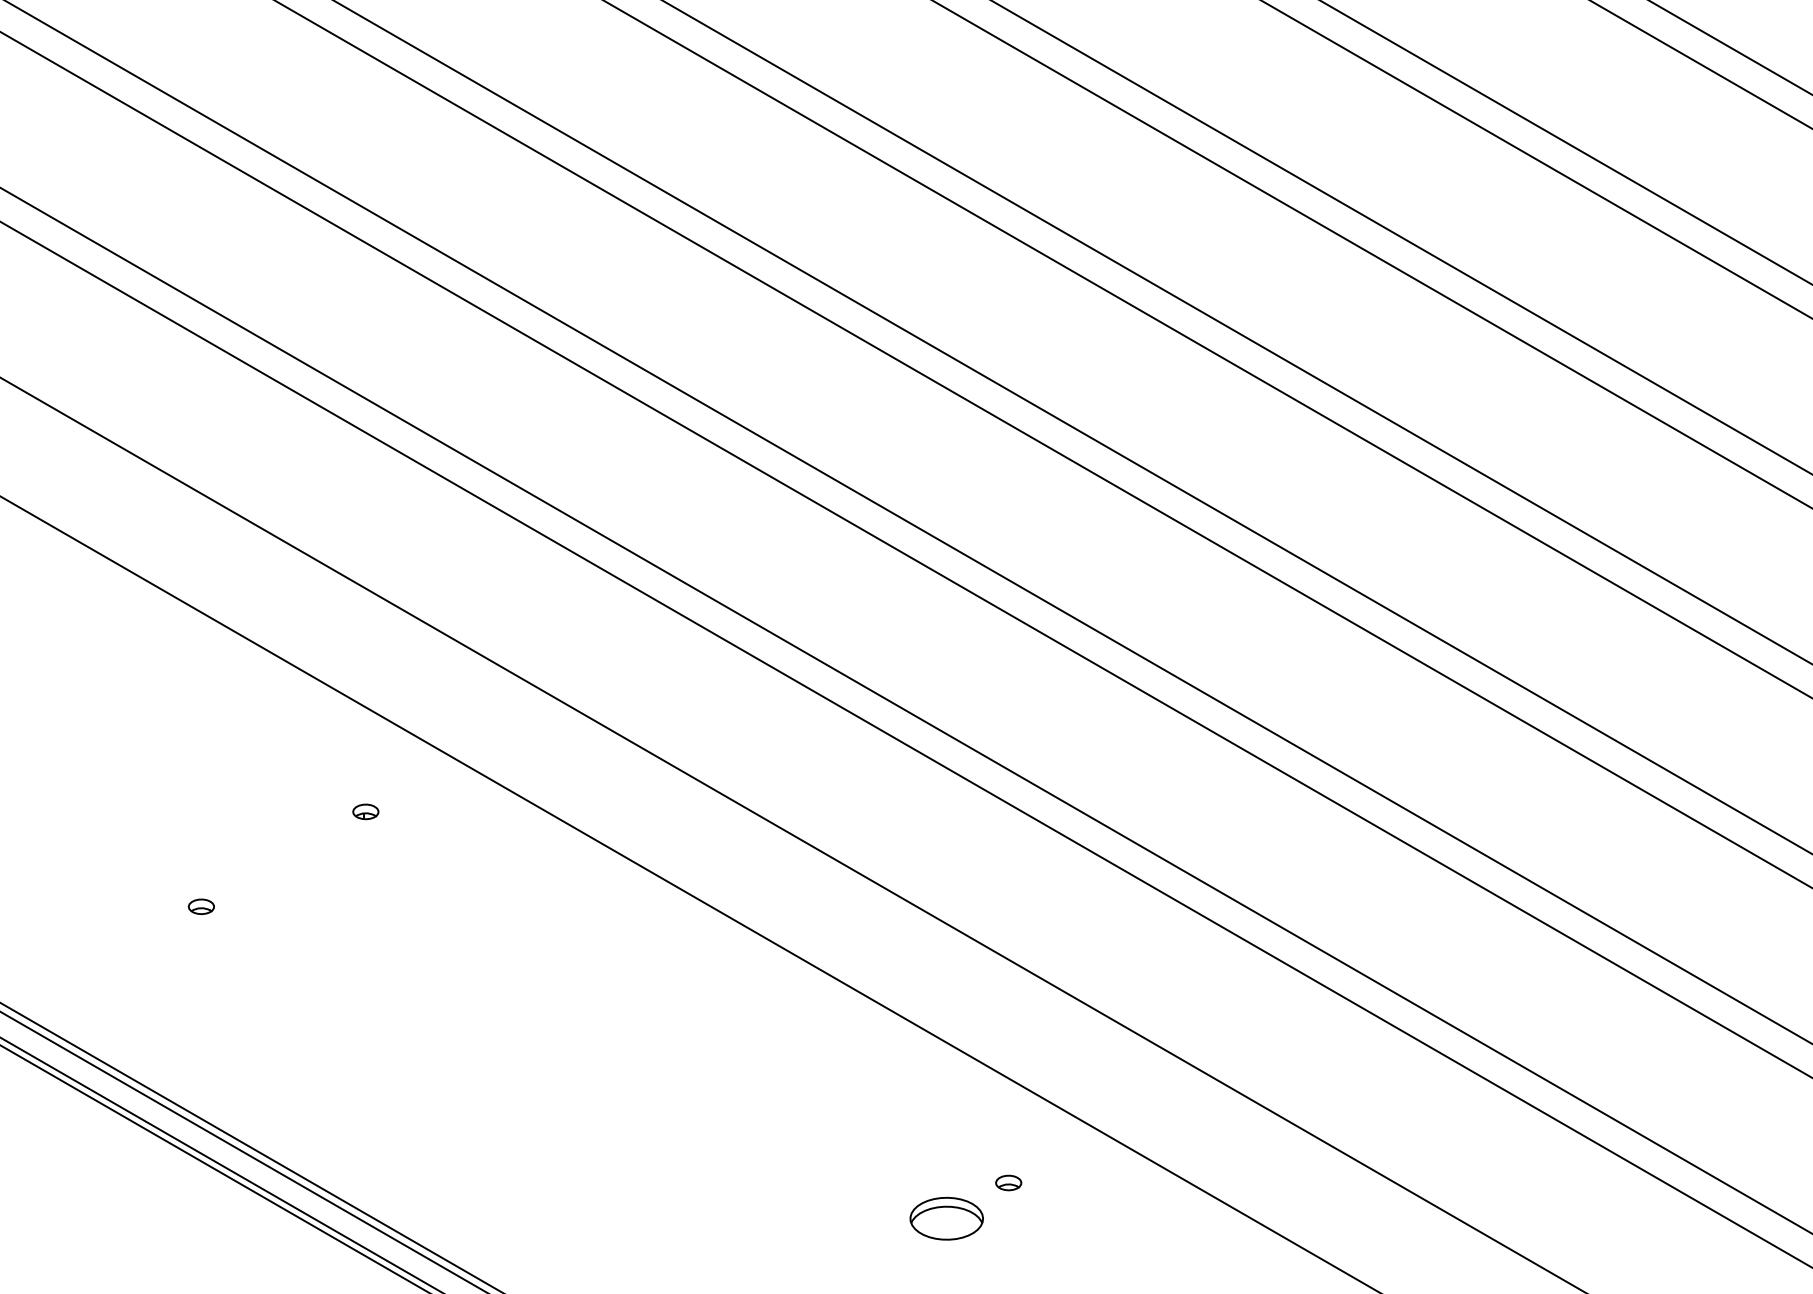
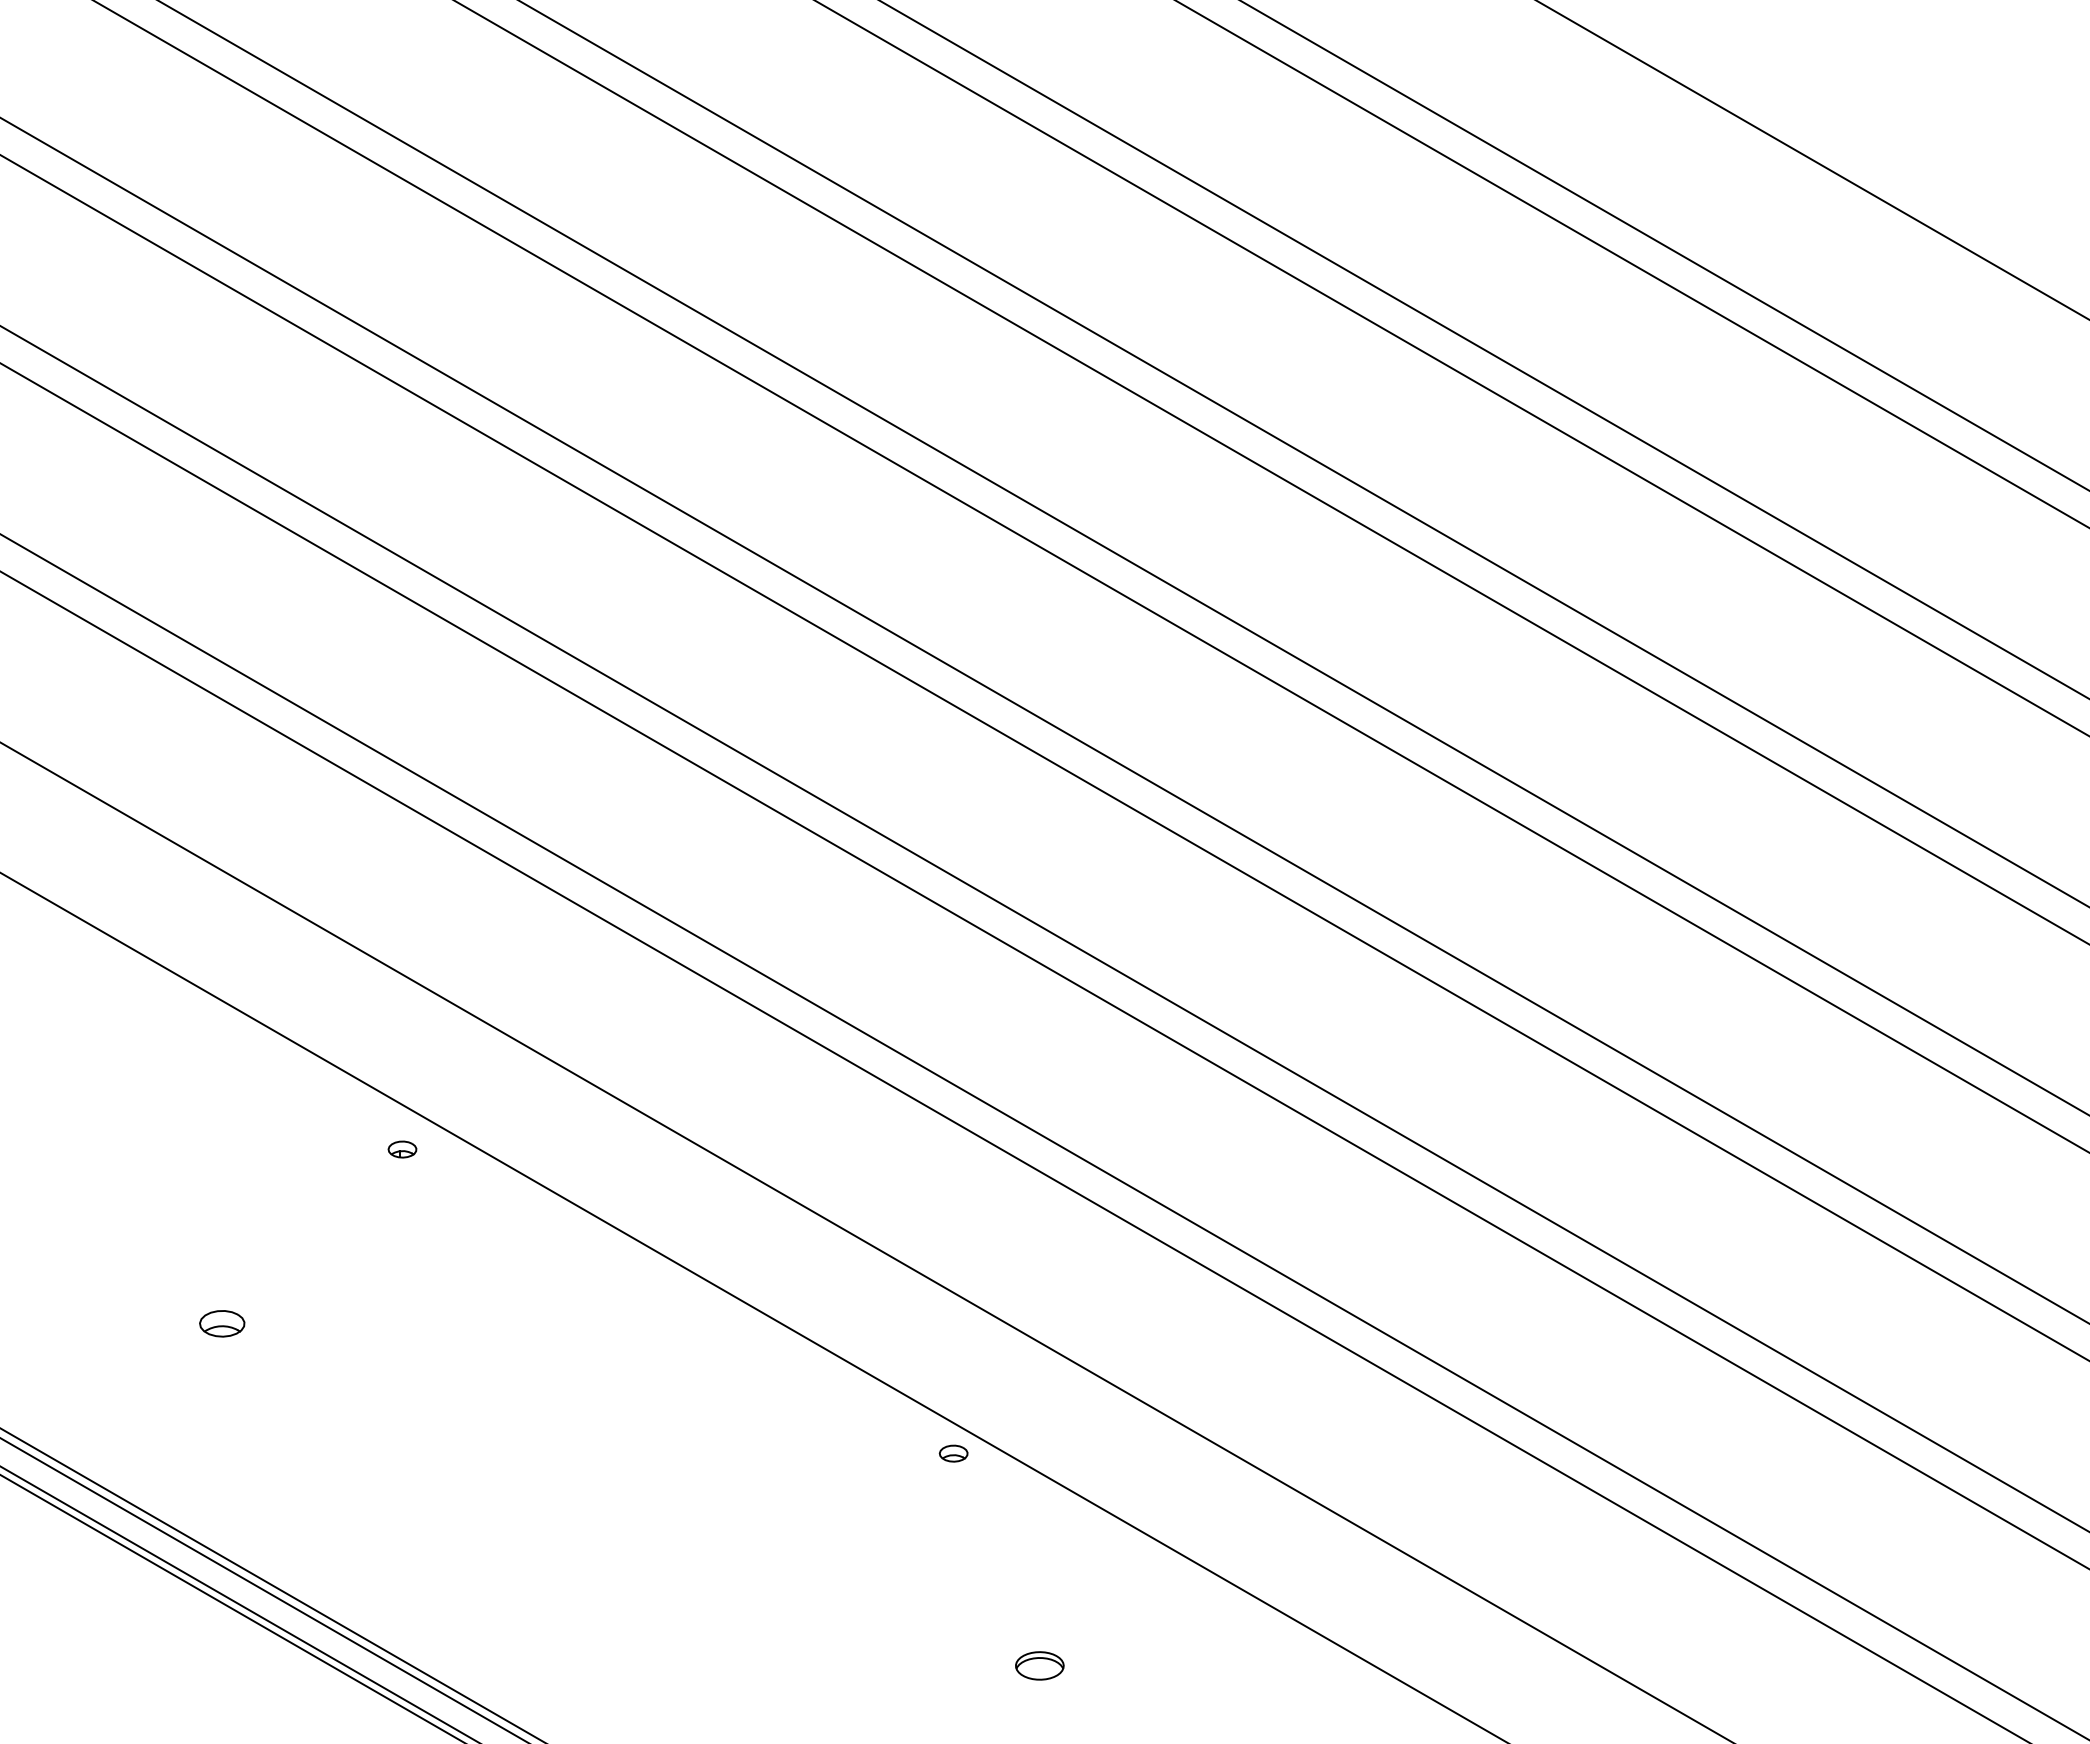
part: (365, 811) -> (402, 1149), moved
part: (200, 906) -> (221, 1323), size x1.6
part: (1008, 1182) -> (953, 1453), moved
part: (946, 1218) -> (1039, 1665), size x0.6

